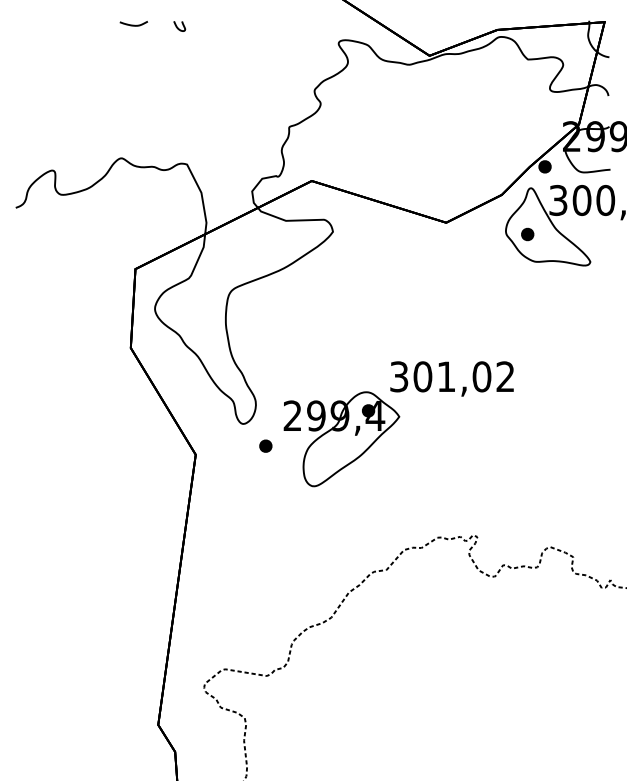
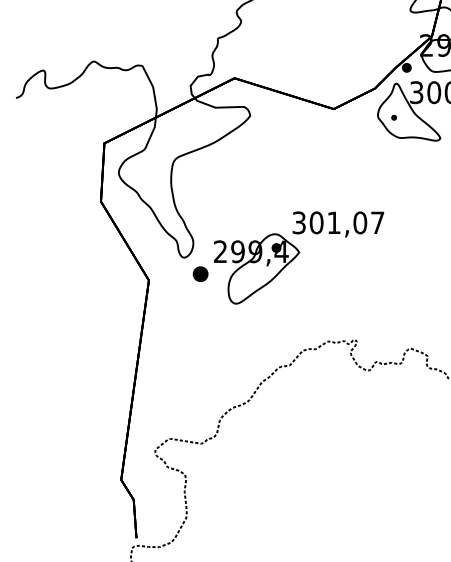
part: (527, 234) -> (393, 117), size x0.6
text: (505, 376) -> (377, 222), 301,02 -> 301,07
part: (265, 445) -> (200, 273), size x1.6

